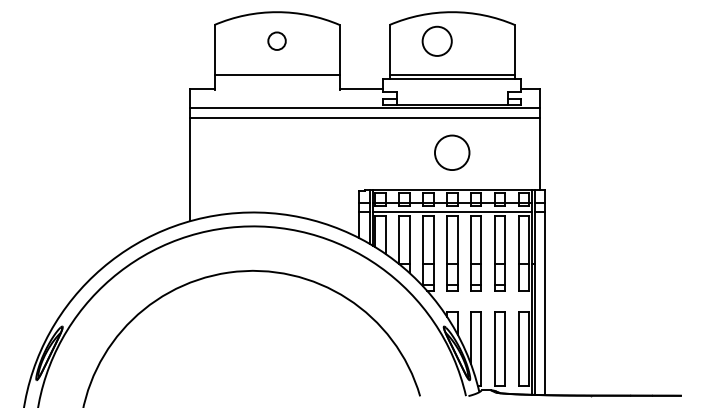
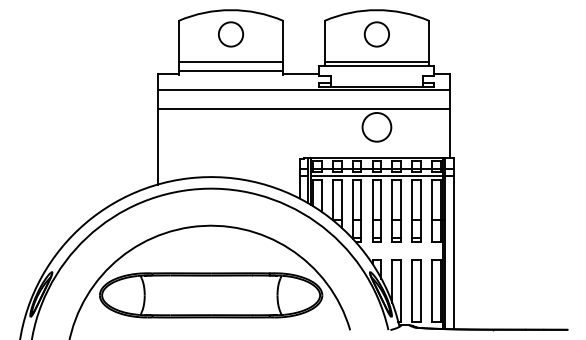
circle: (276, 40) -> (230, 33), size x1.67
circle: (436, 40) -> (376, 33), moved
line: (276, 84) -> (230, 70), added
line: (364, 118) -> (303, 109), moved
part: (253, 354) -> (211, 295), added

